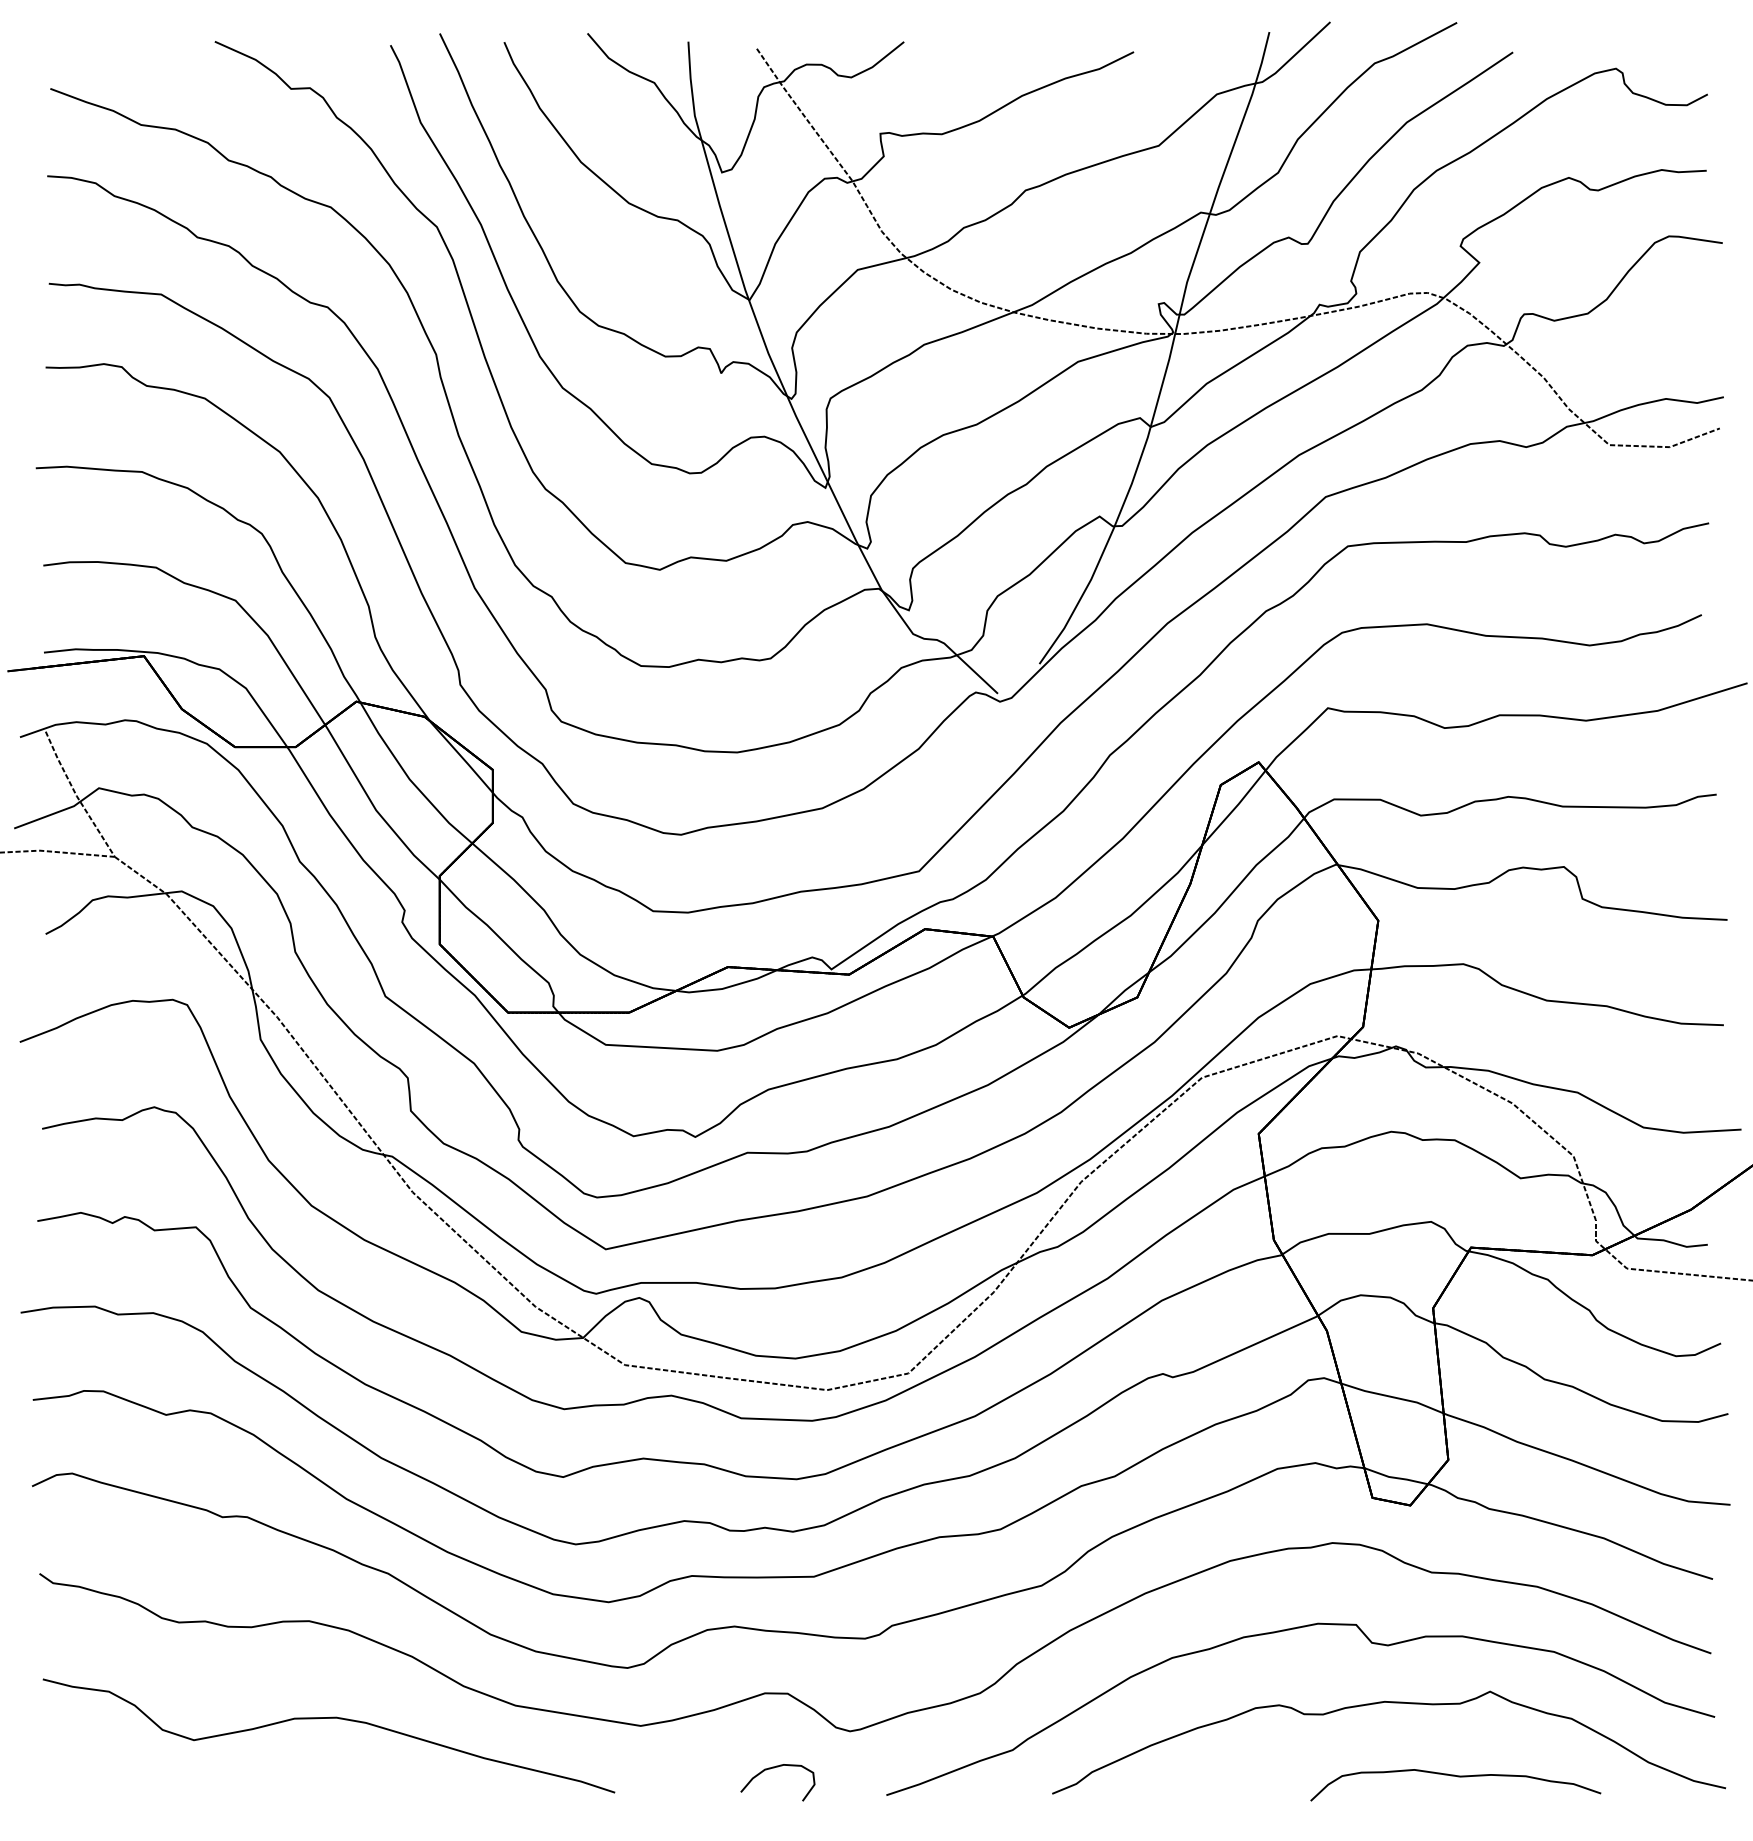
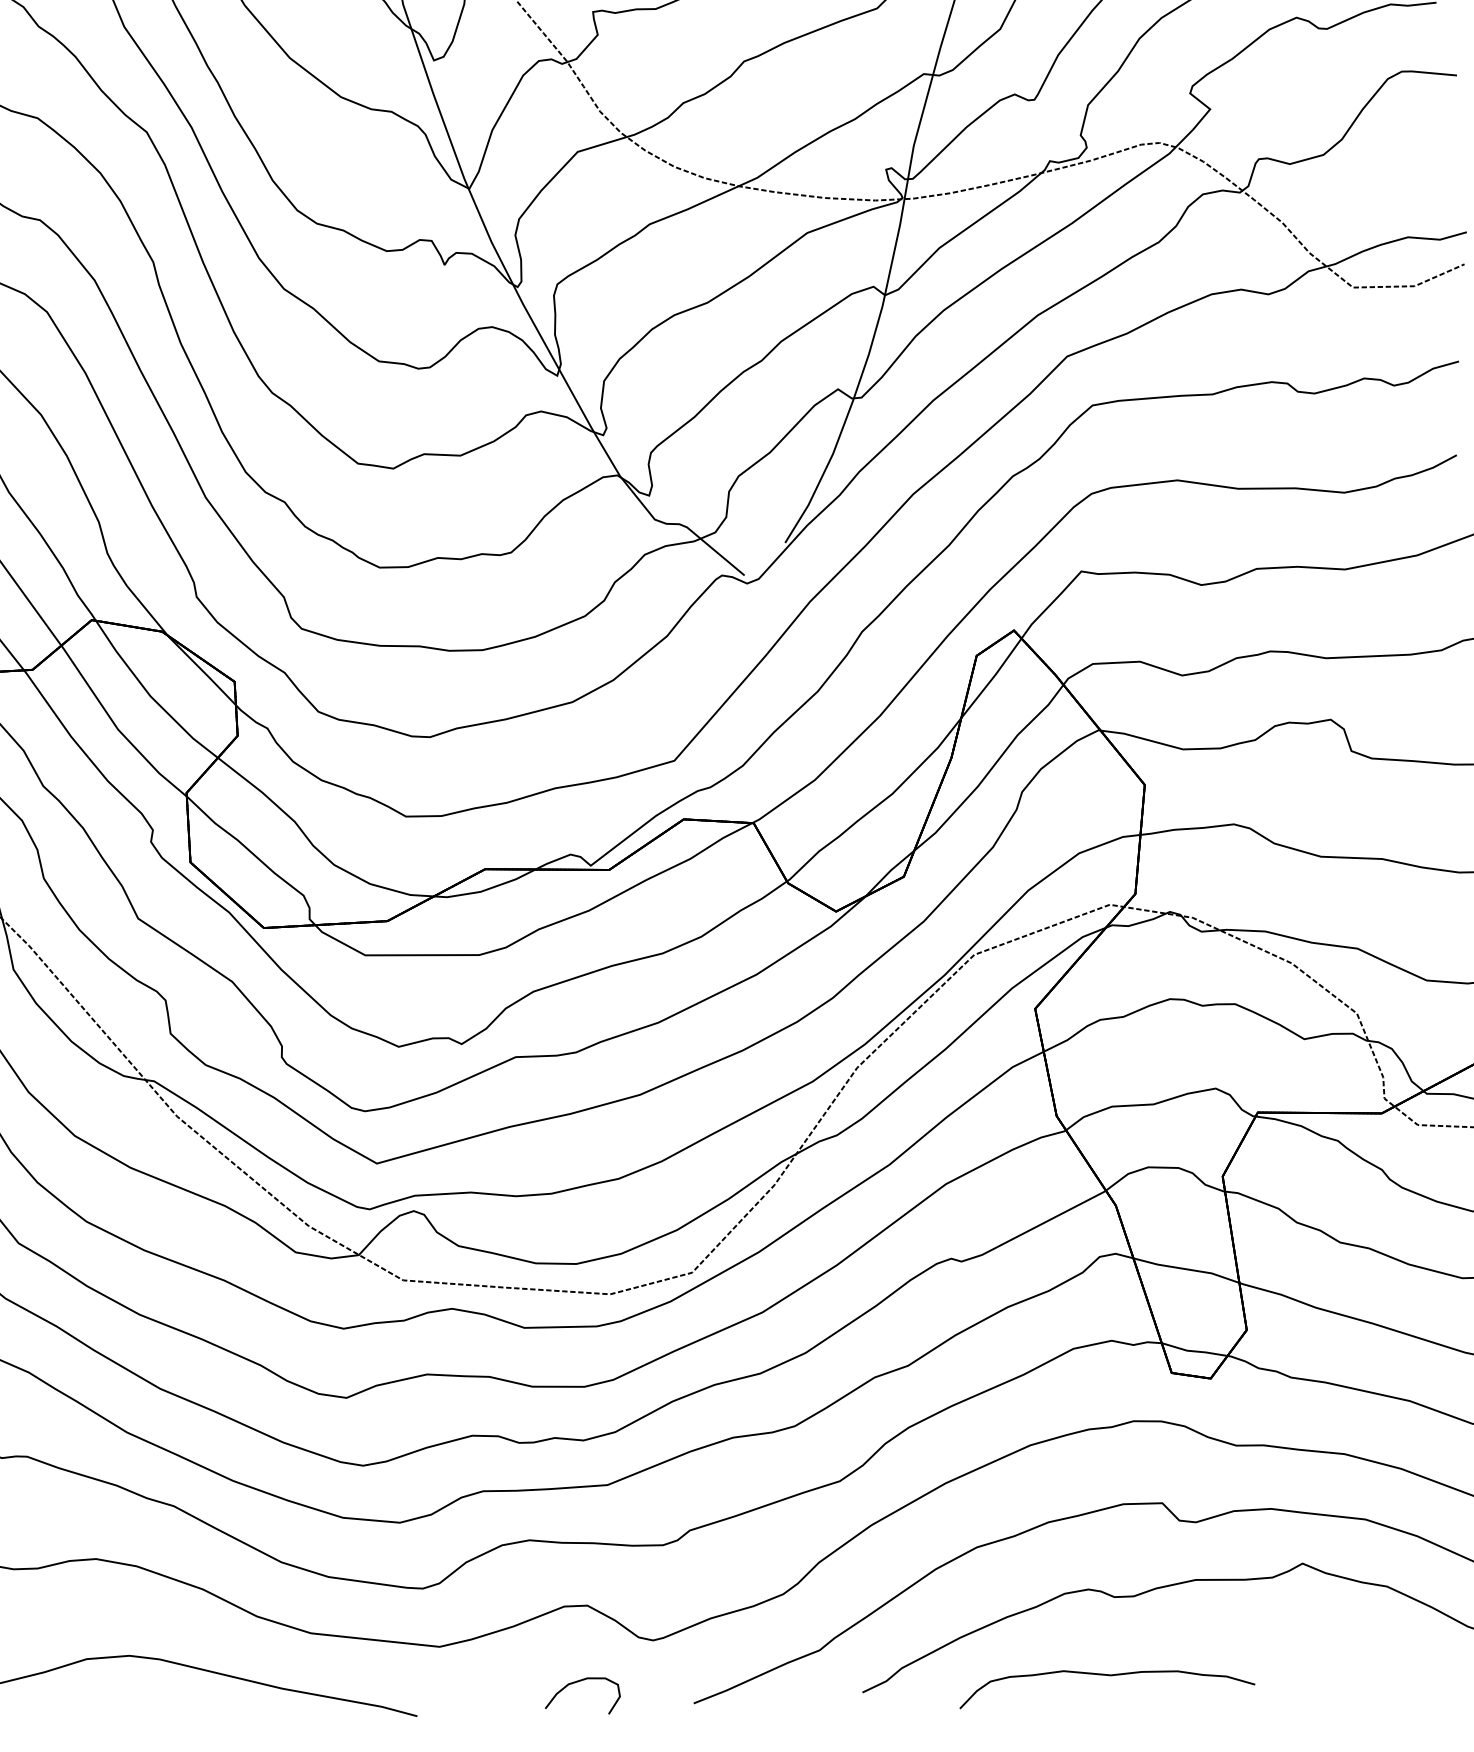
part: (1457, 1777) -> (1108, 1676), moved

